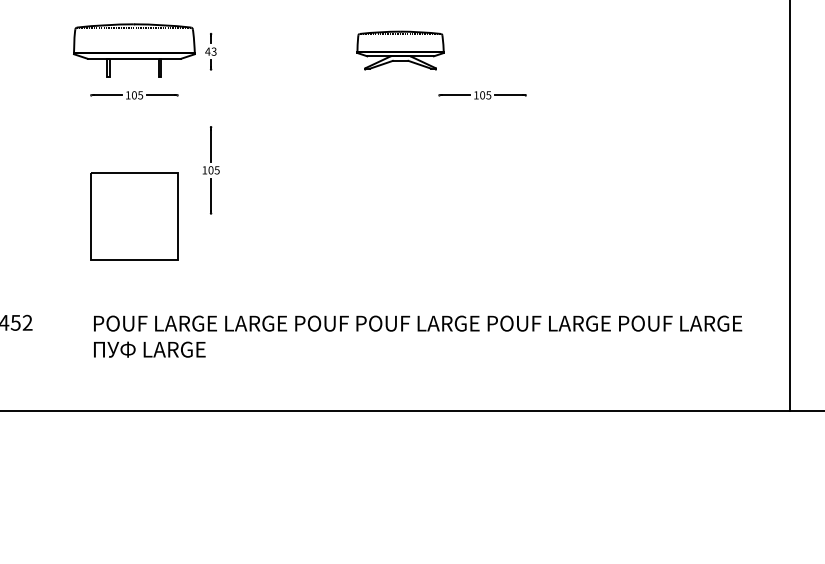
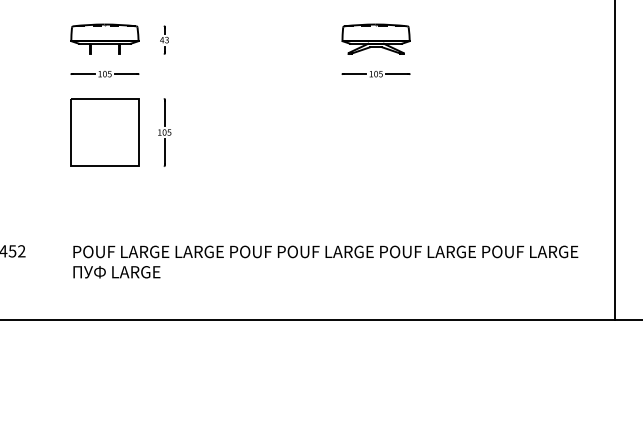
part: (134, 49) -> (104, 38), size x0.71
part: (400, 50) -> (376, 39), moved
part: (134, 216) -> (104, 132), moved

